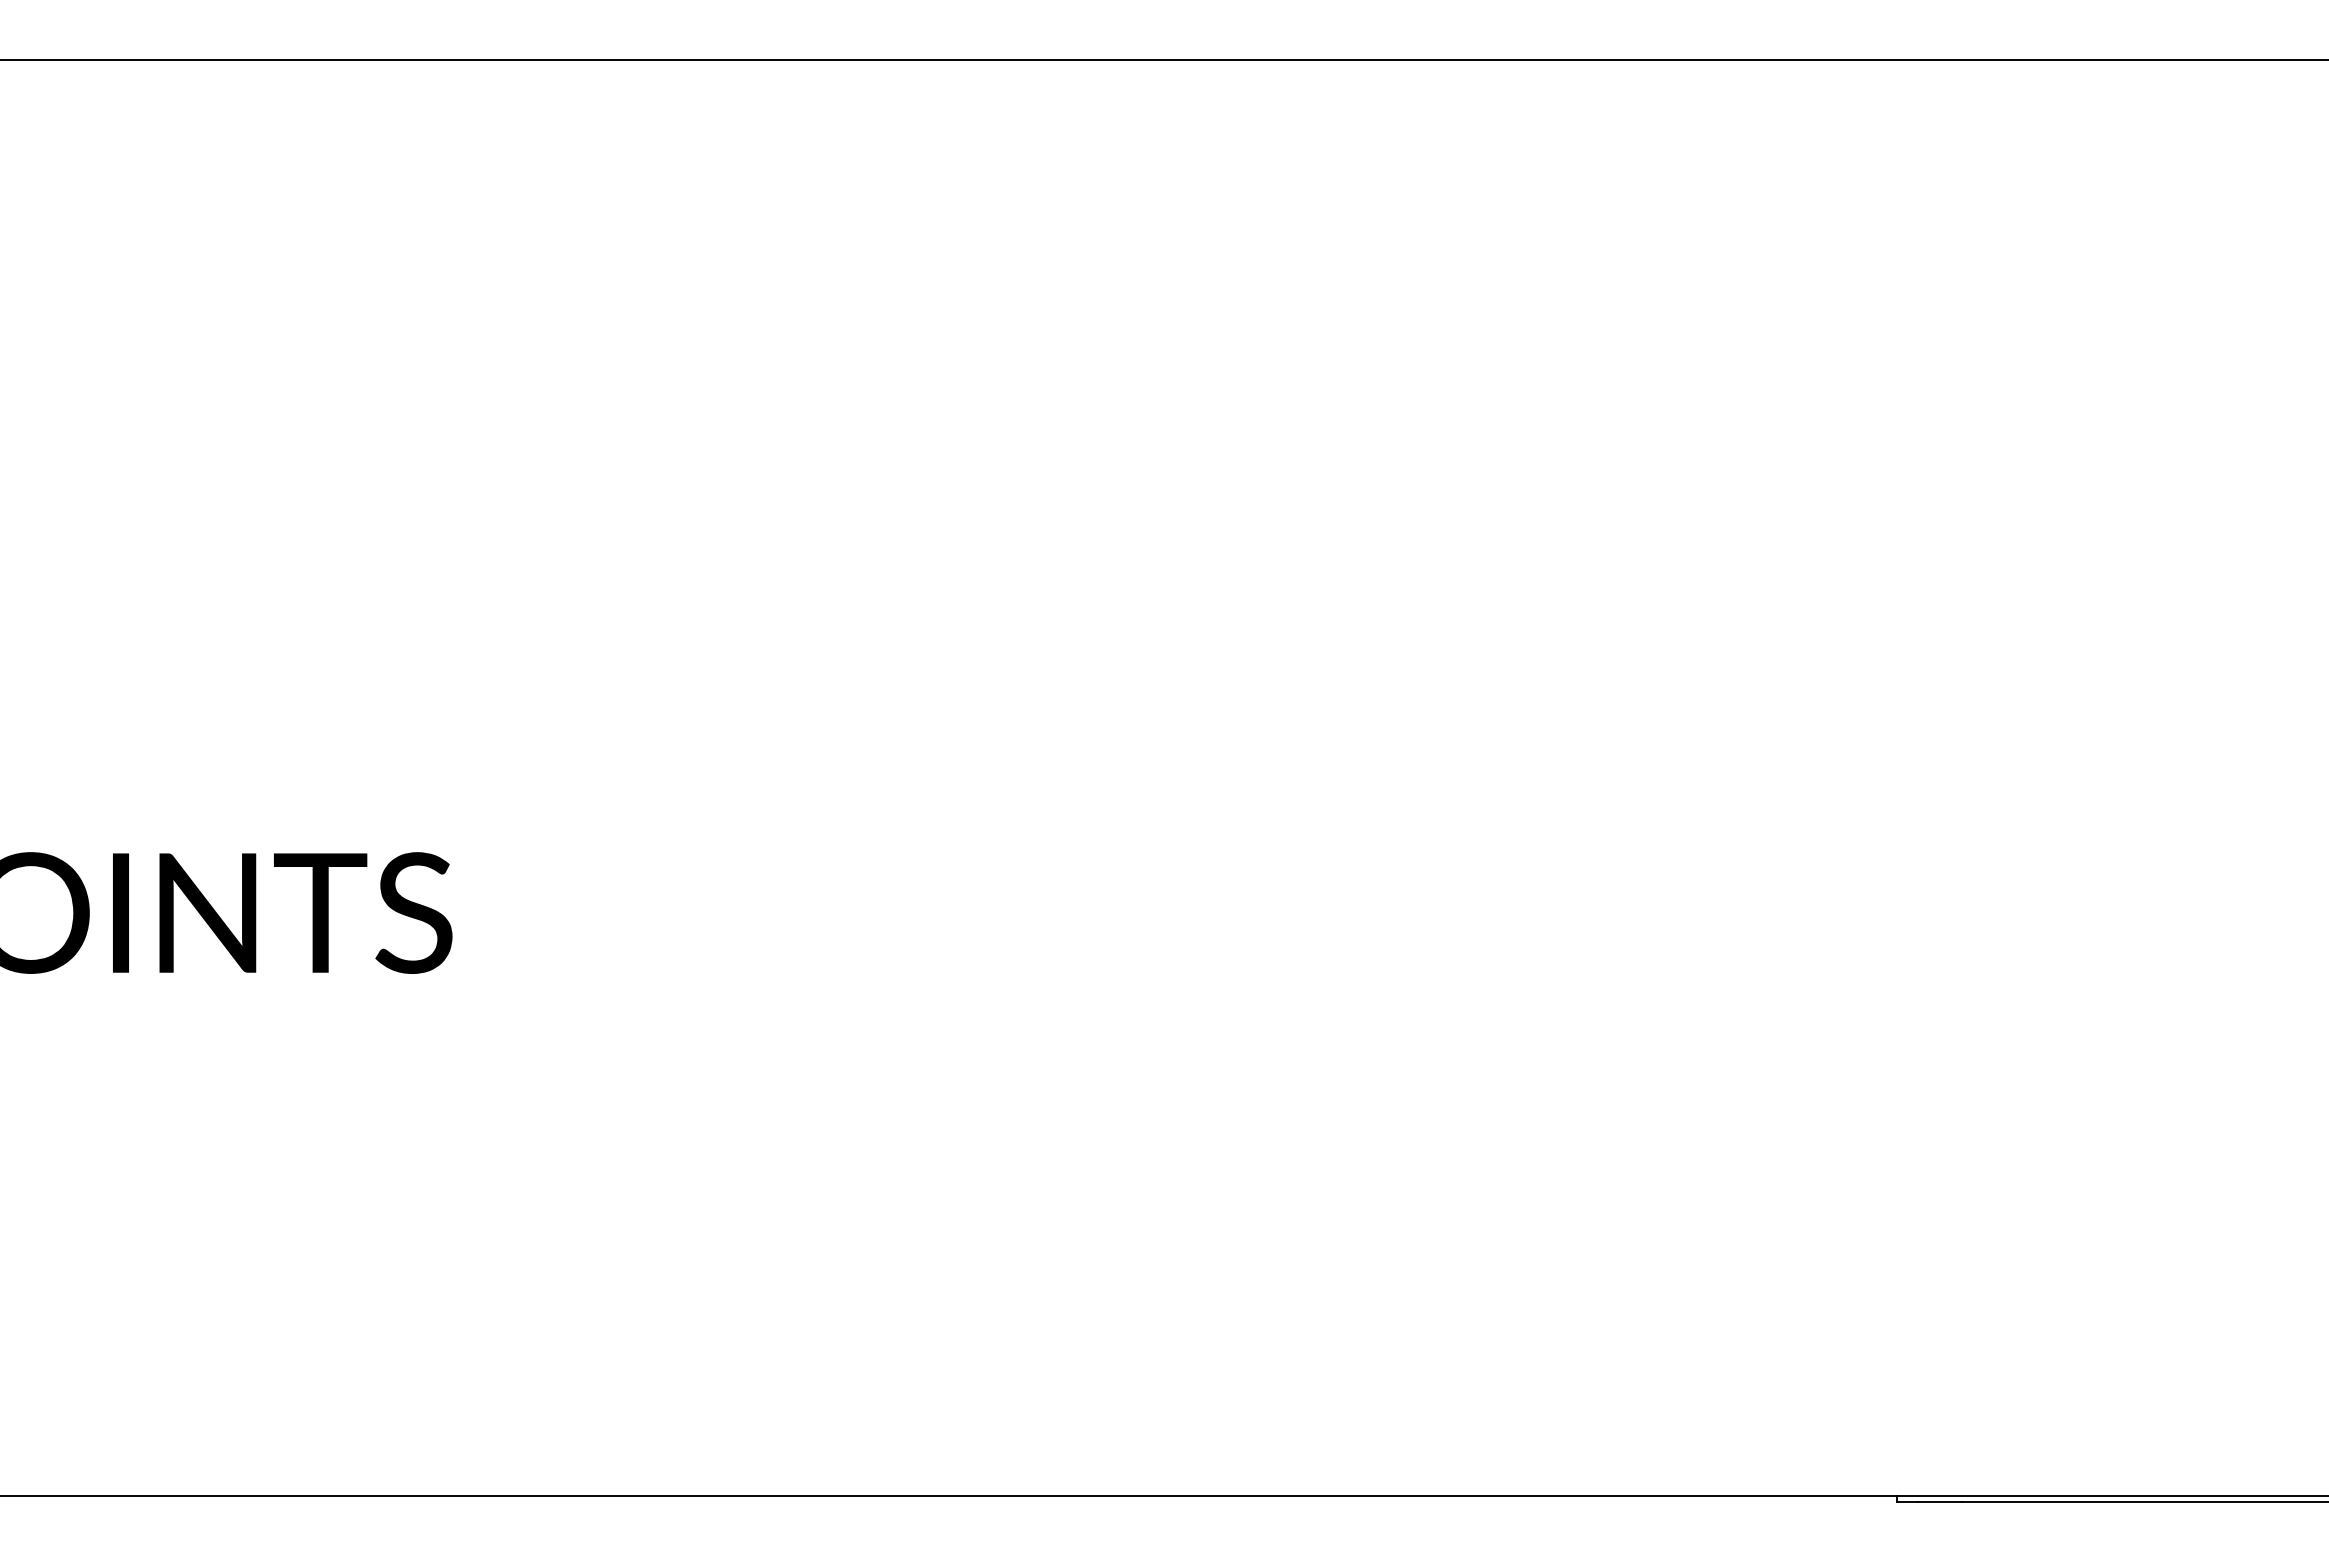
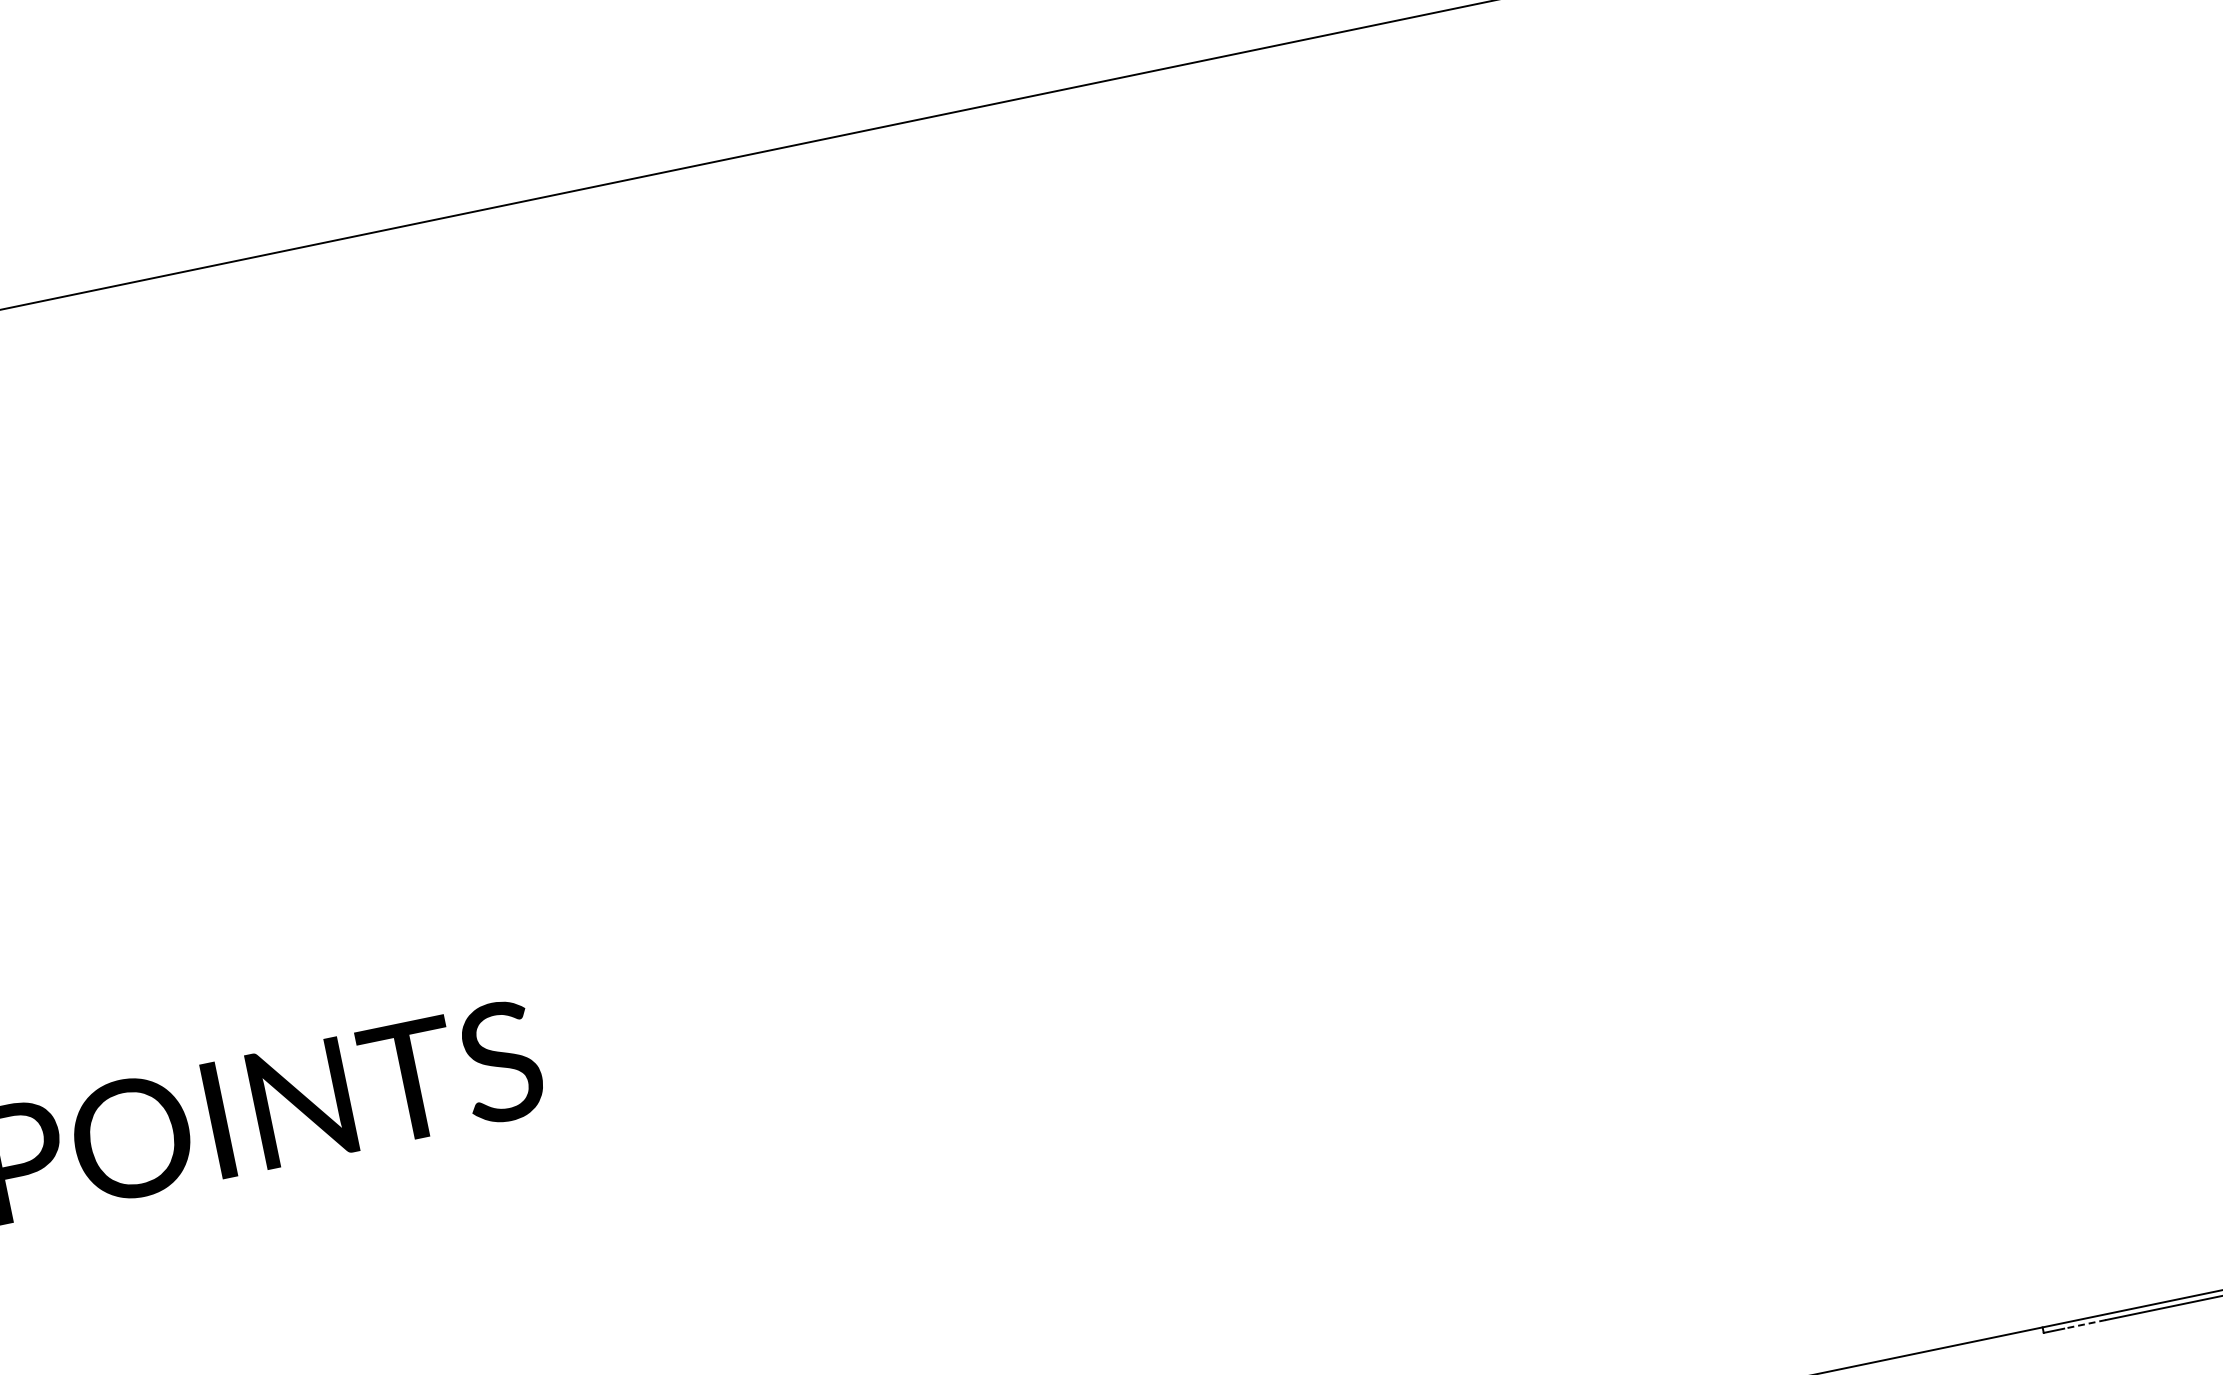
line: (1939, 1501) -> (2084, 1324), solid -> dashed

